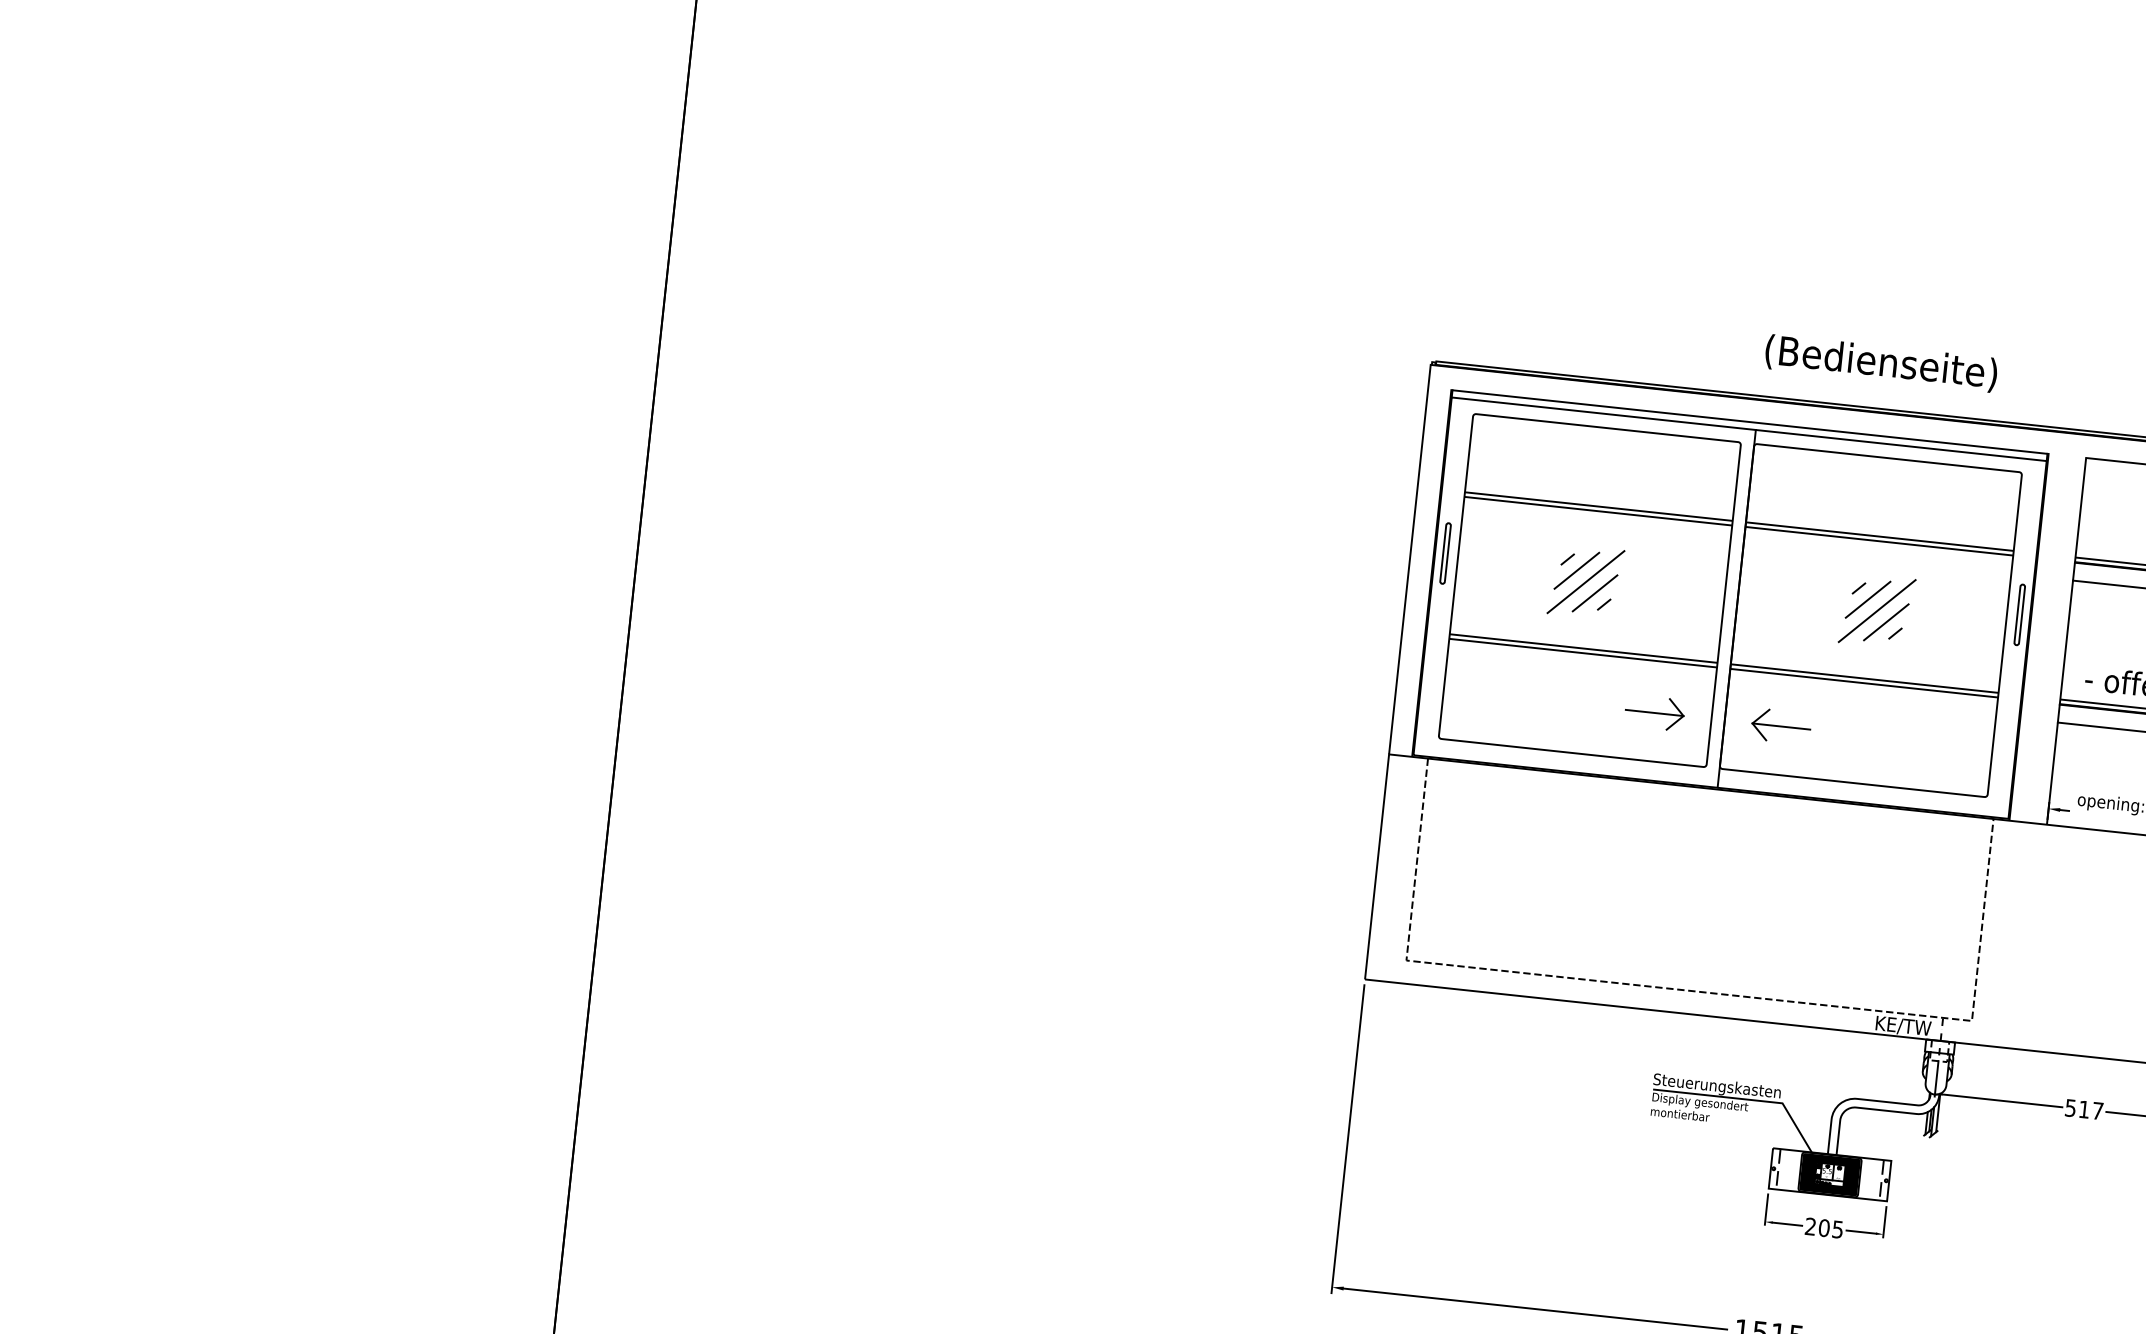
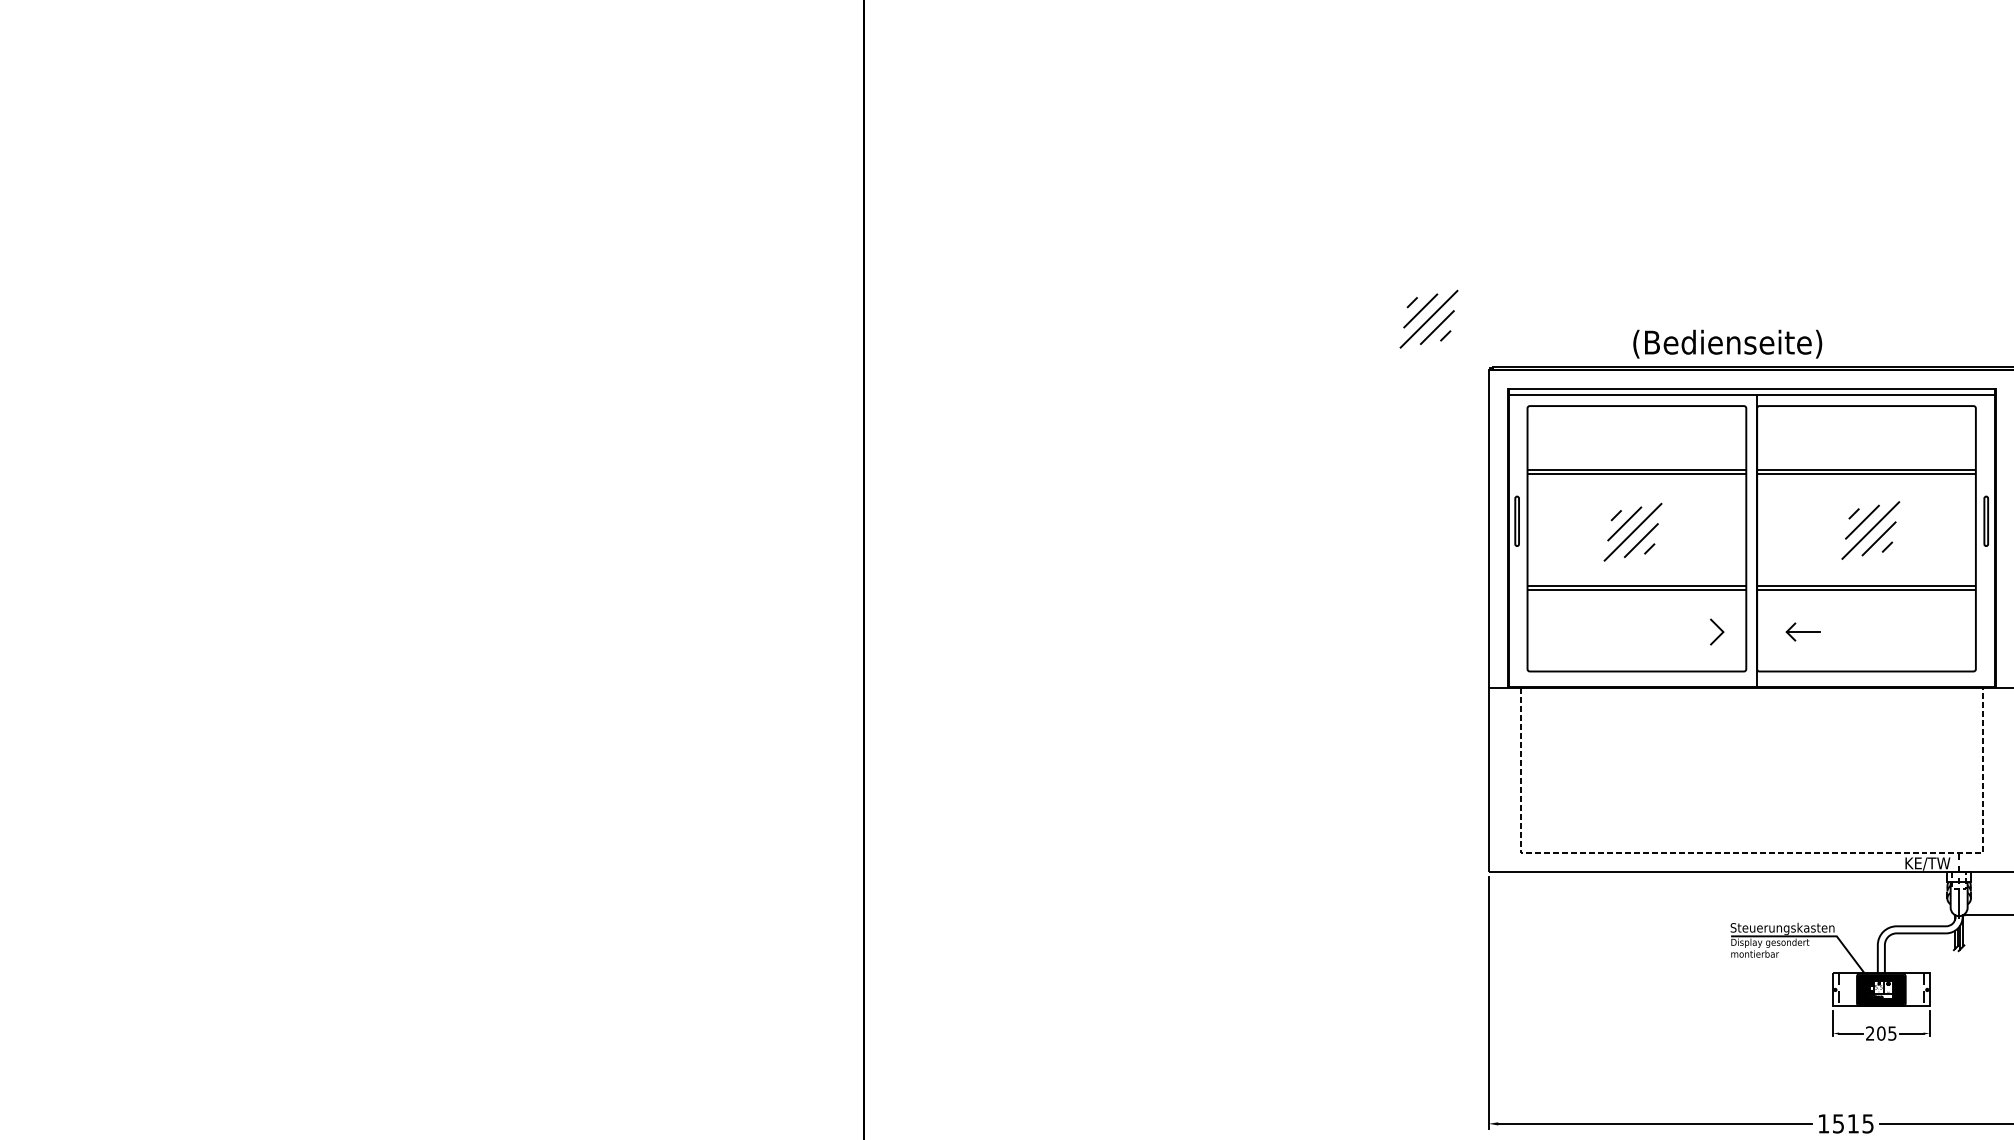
part: (1363, 293) -> (1428, 318), added
text: (1881, 362) -> (1727, 343), moved
line: (1654, 713) -> (1699, 632), removed
part: (1780, 725) -> (1802, 631), size x0.7

